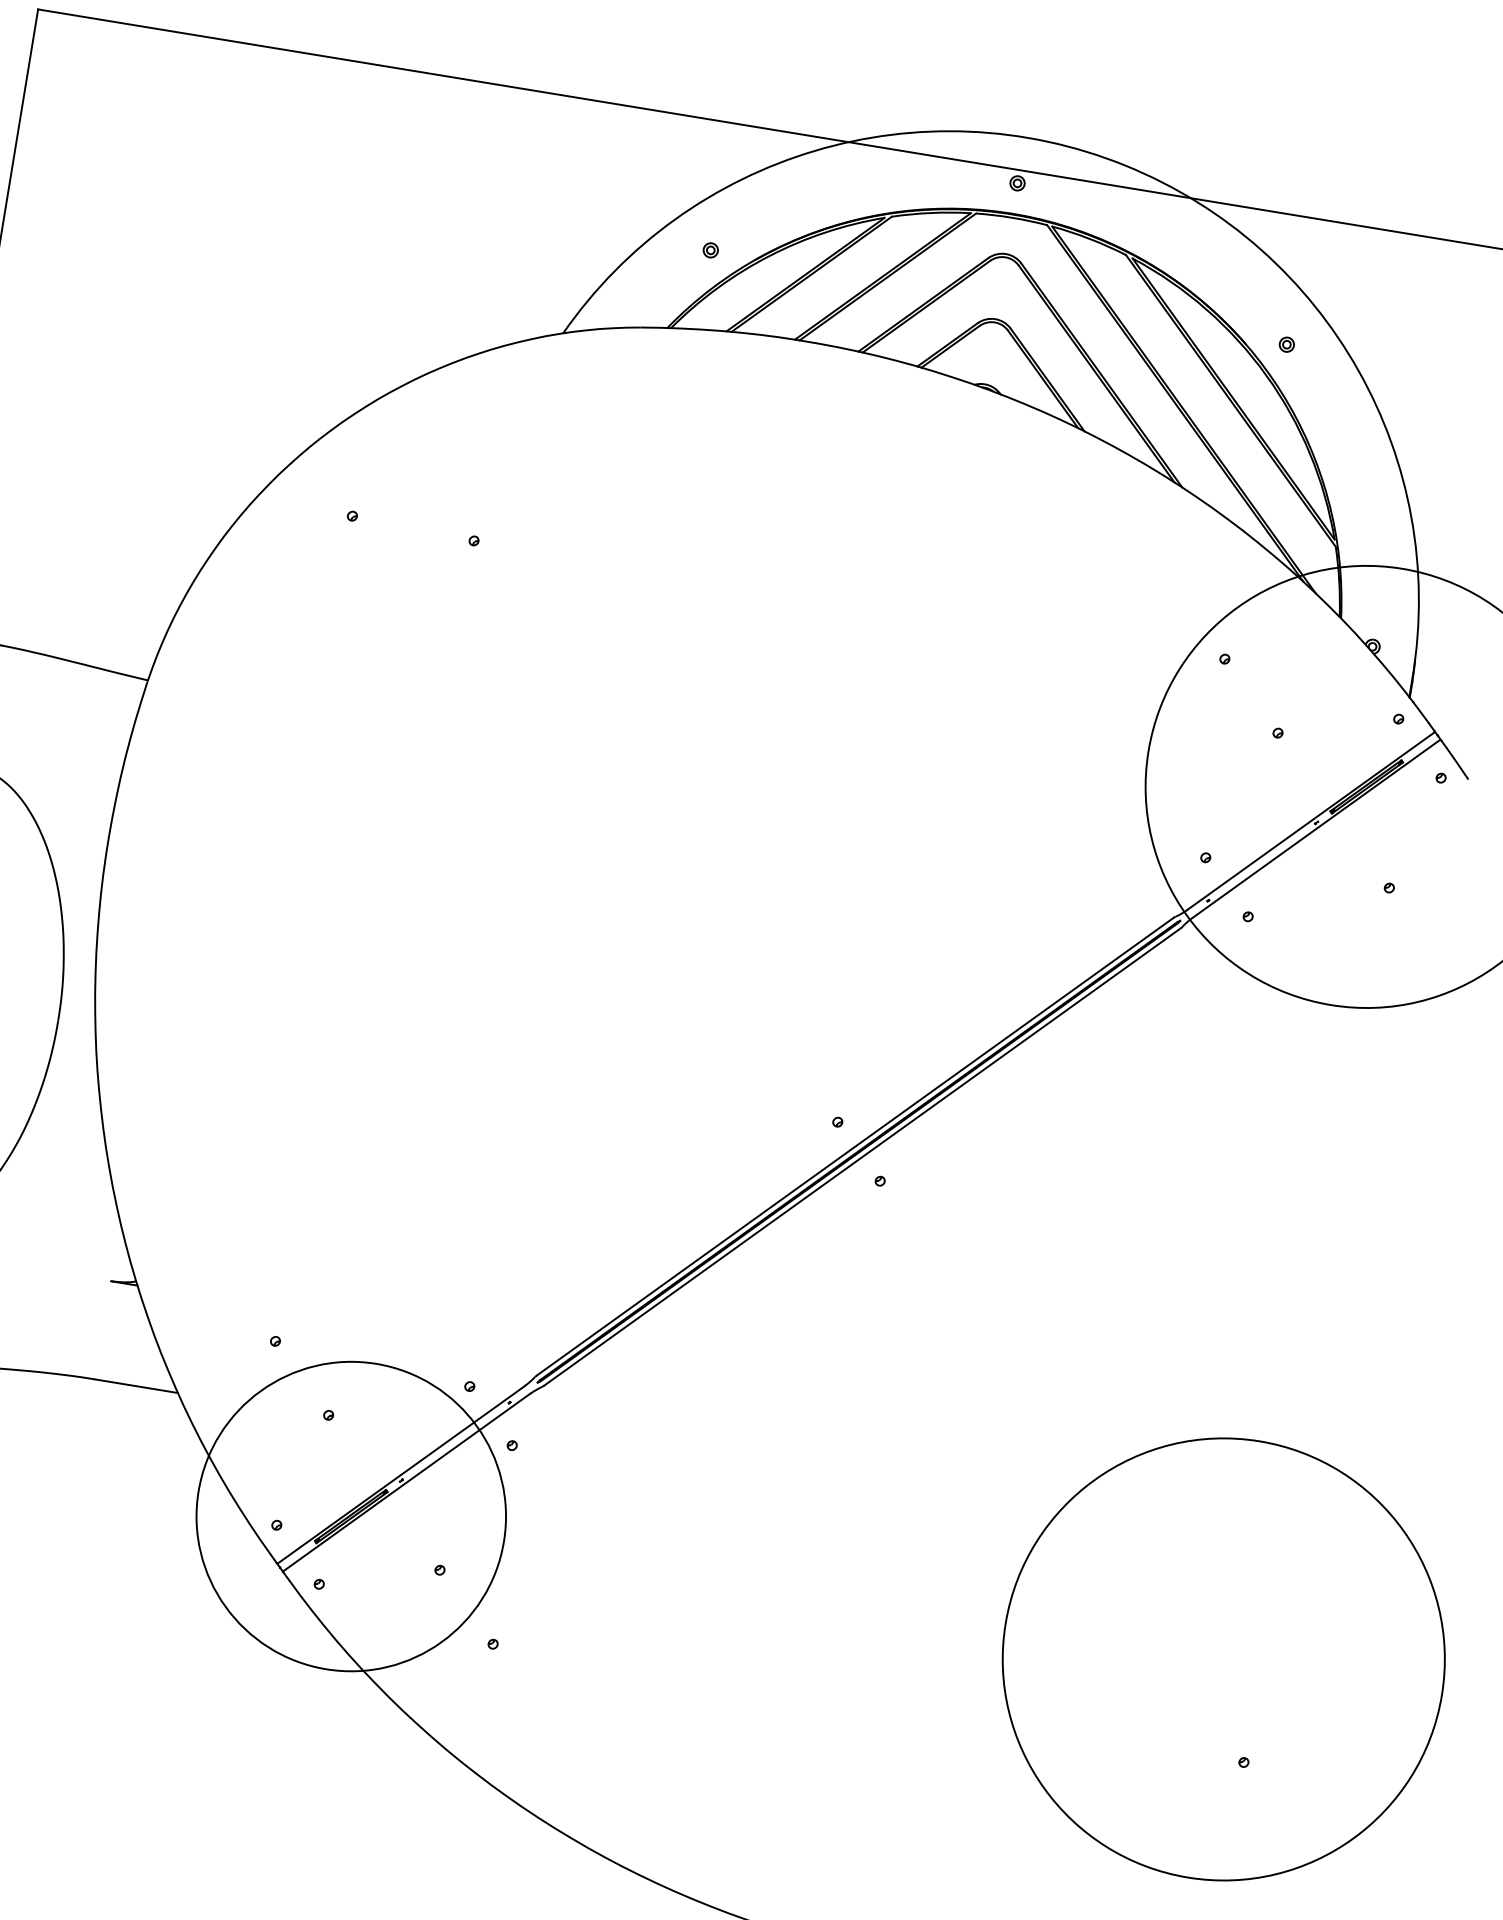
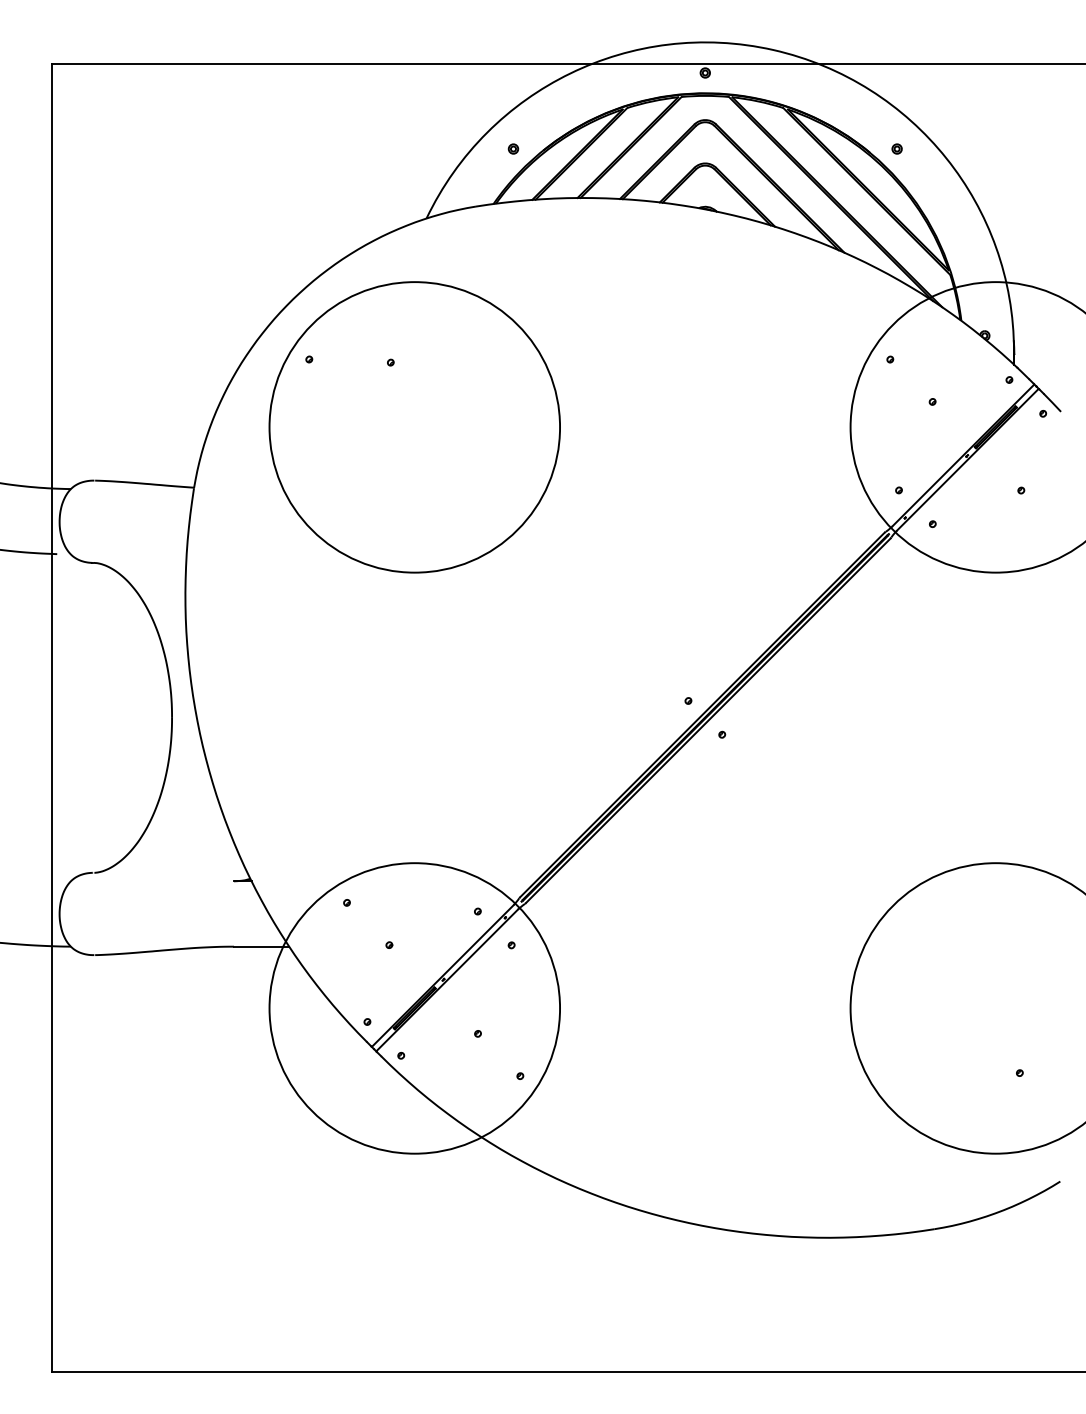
circle: (493, 644) -> (414, 427), added
circle: (350, 1516) -> (414, 1008), size x1.43

